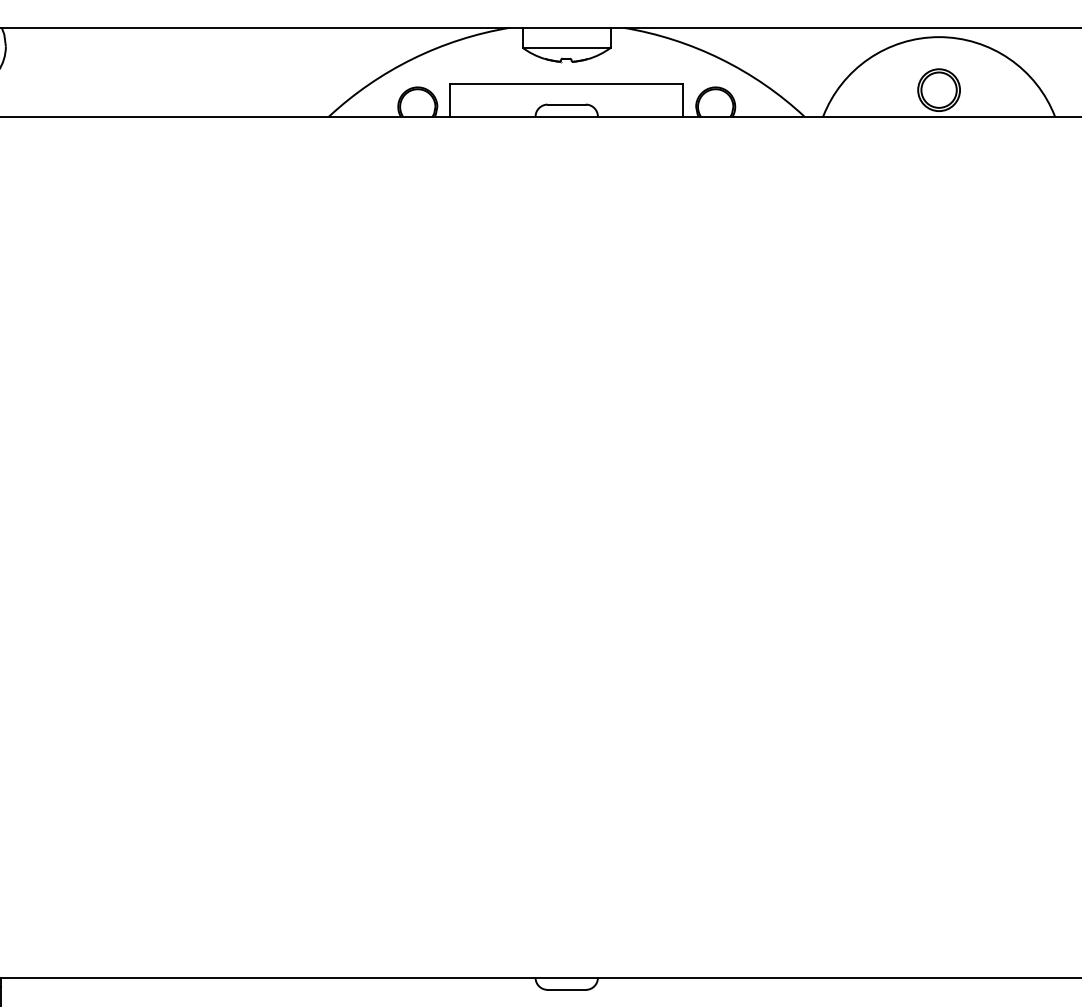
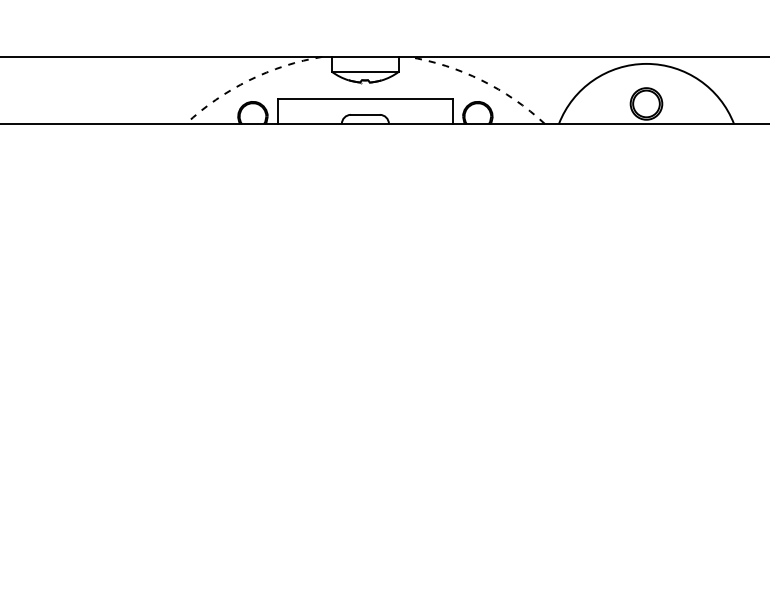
arc: (412, 58) -> (248, 80), solid -> dashed
arc: (720, 58) -> (481, 80), solid -> dashed

